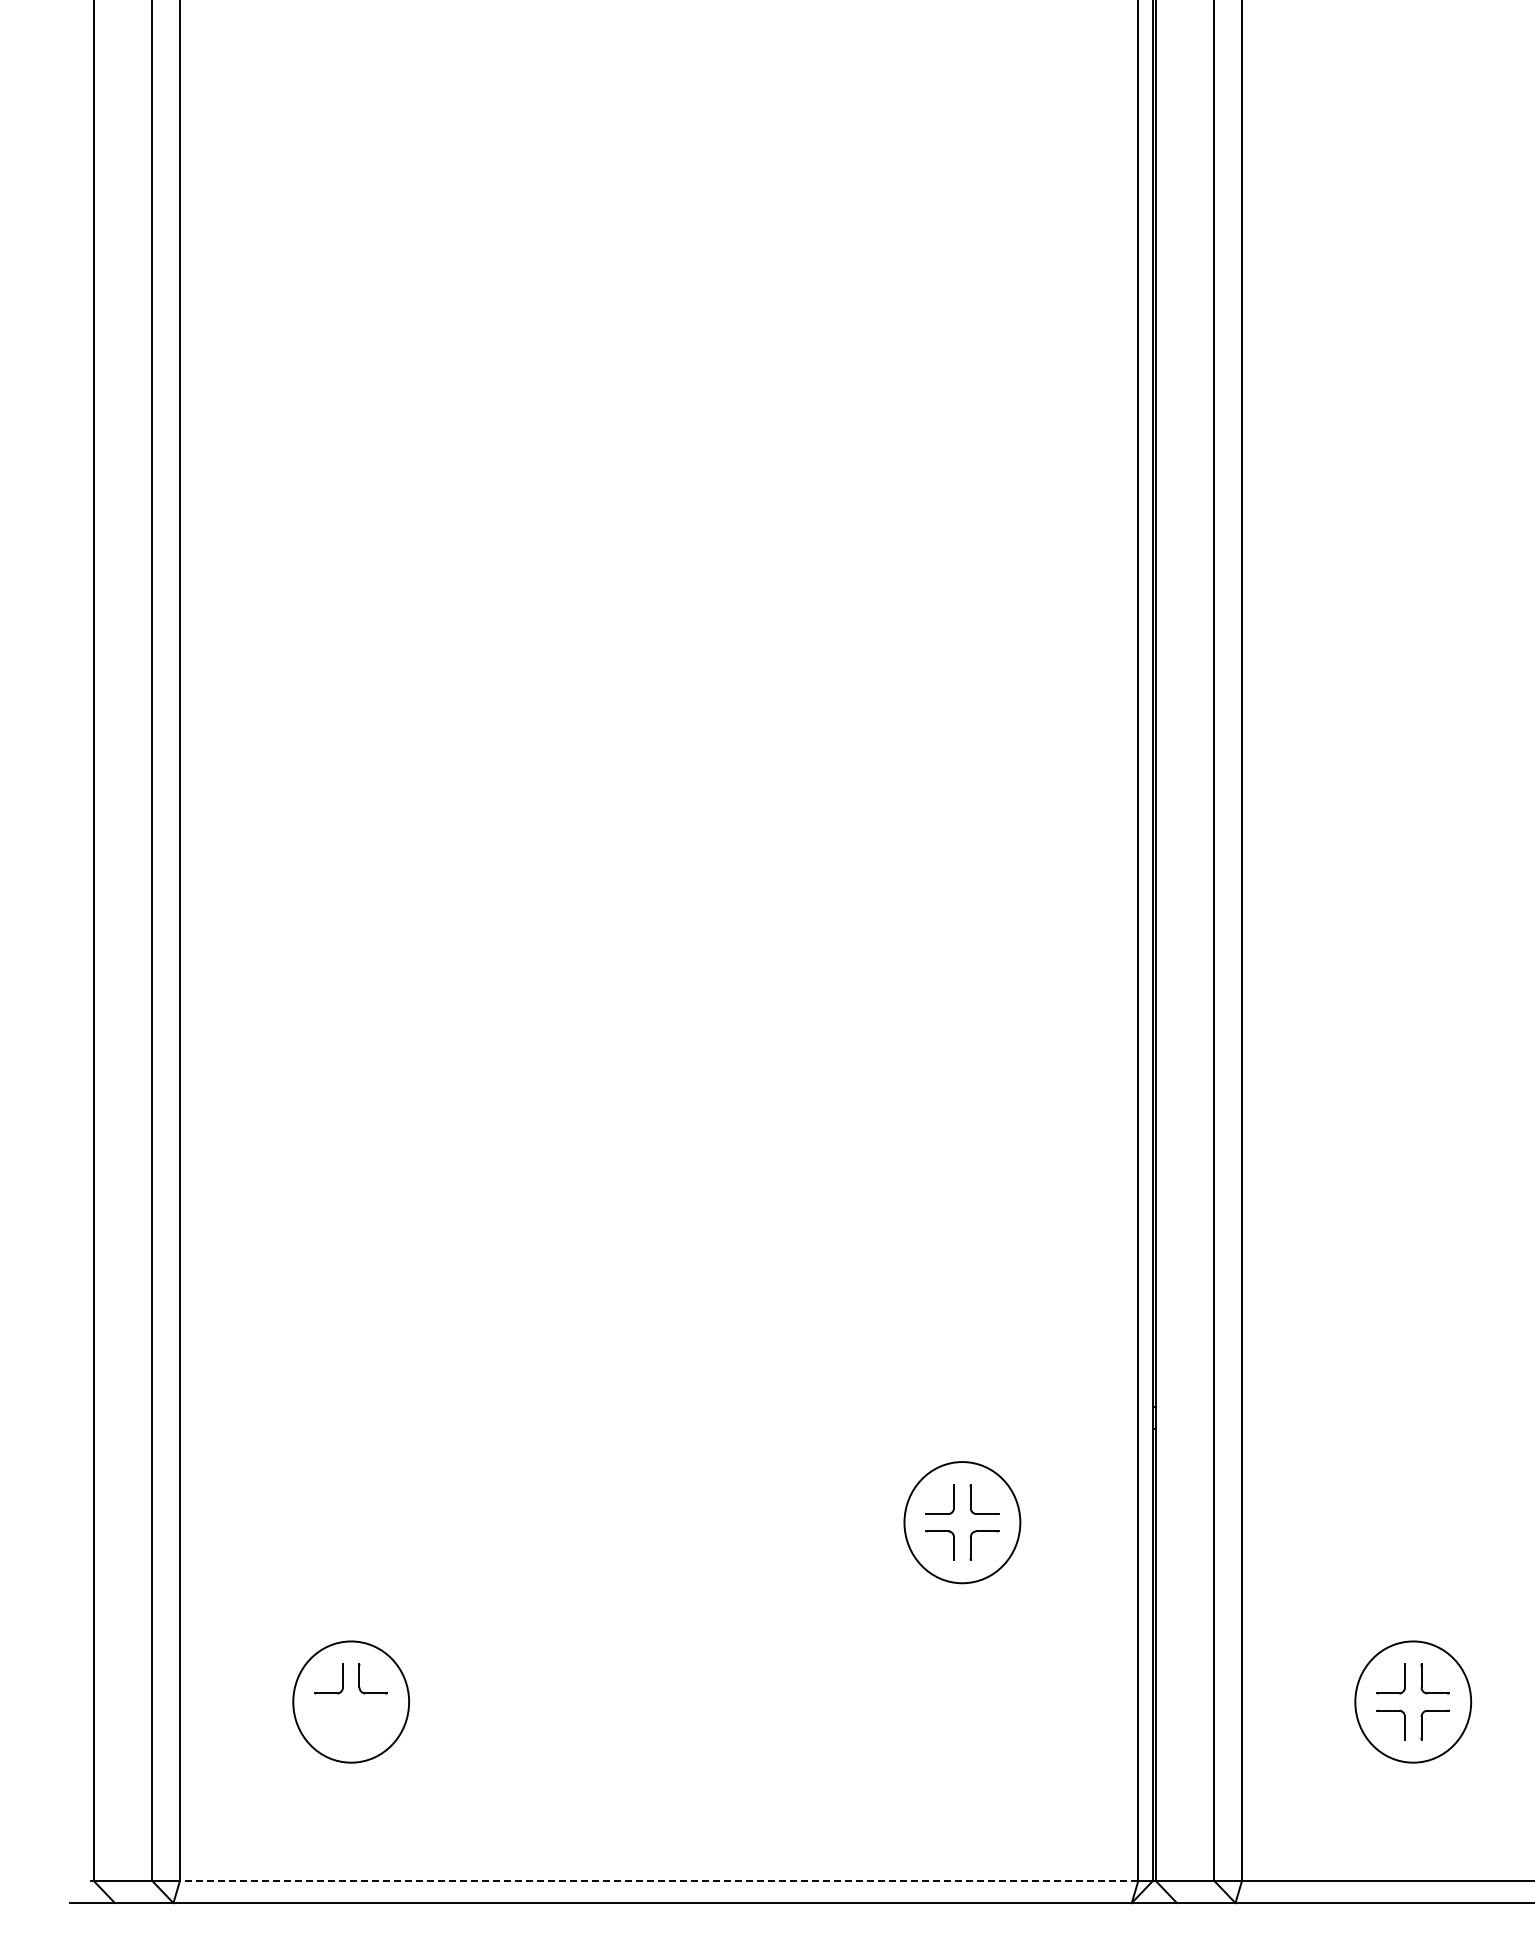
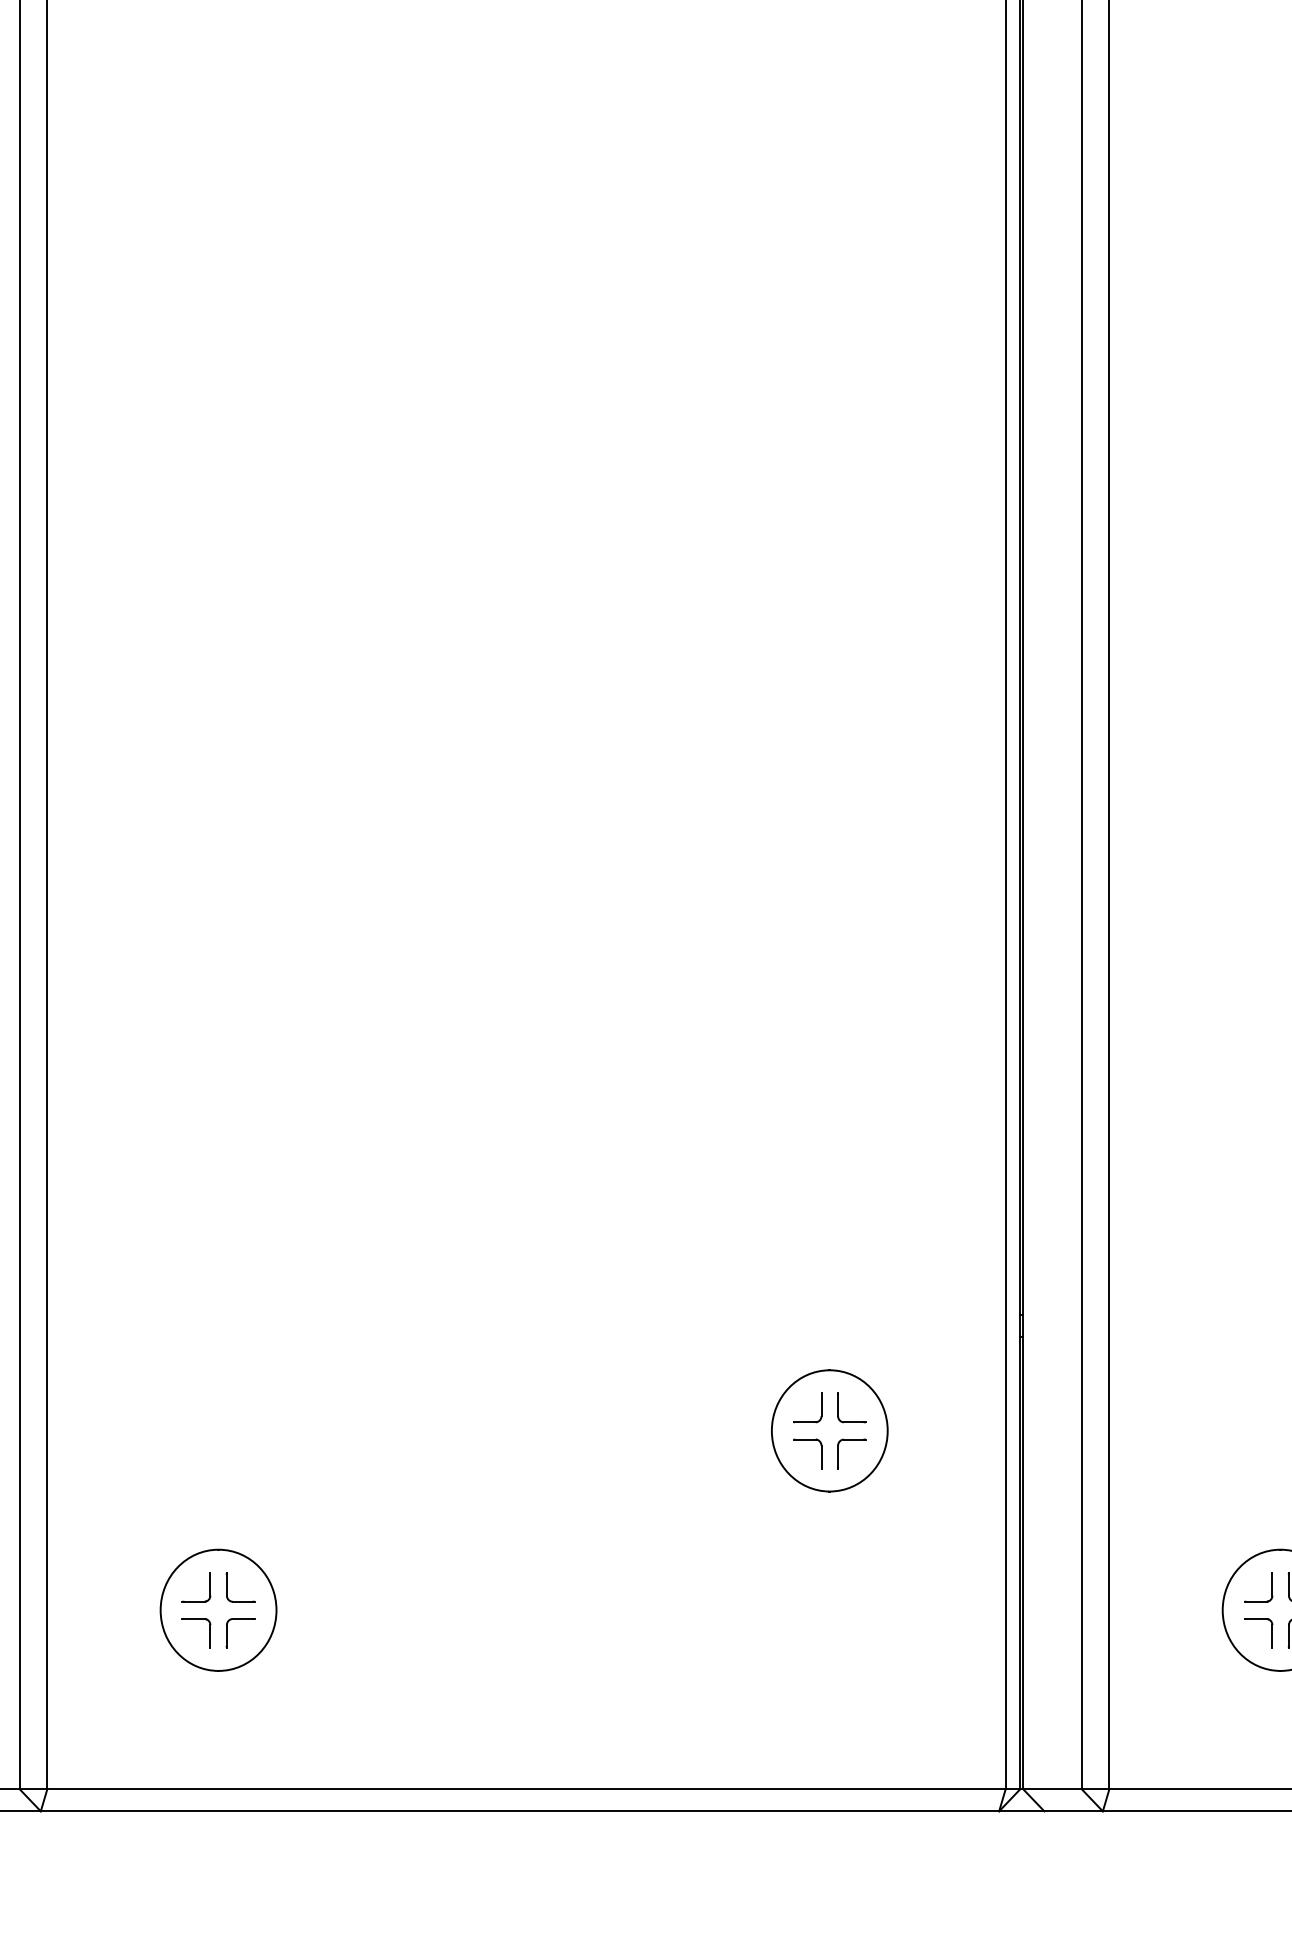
part: (328, 1711) -> (195, 1619), added
part: (372, 1711) -> (239, 1619), added
line: (658, 1881) -> (525, 1789), dashed -> solid

